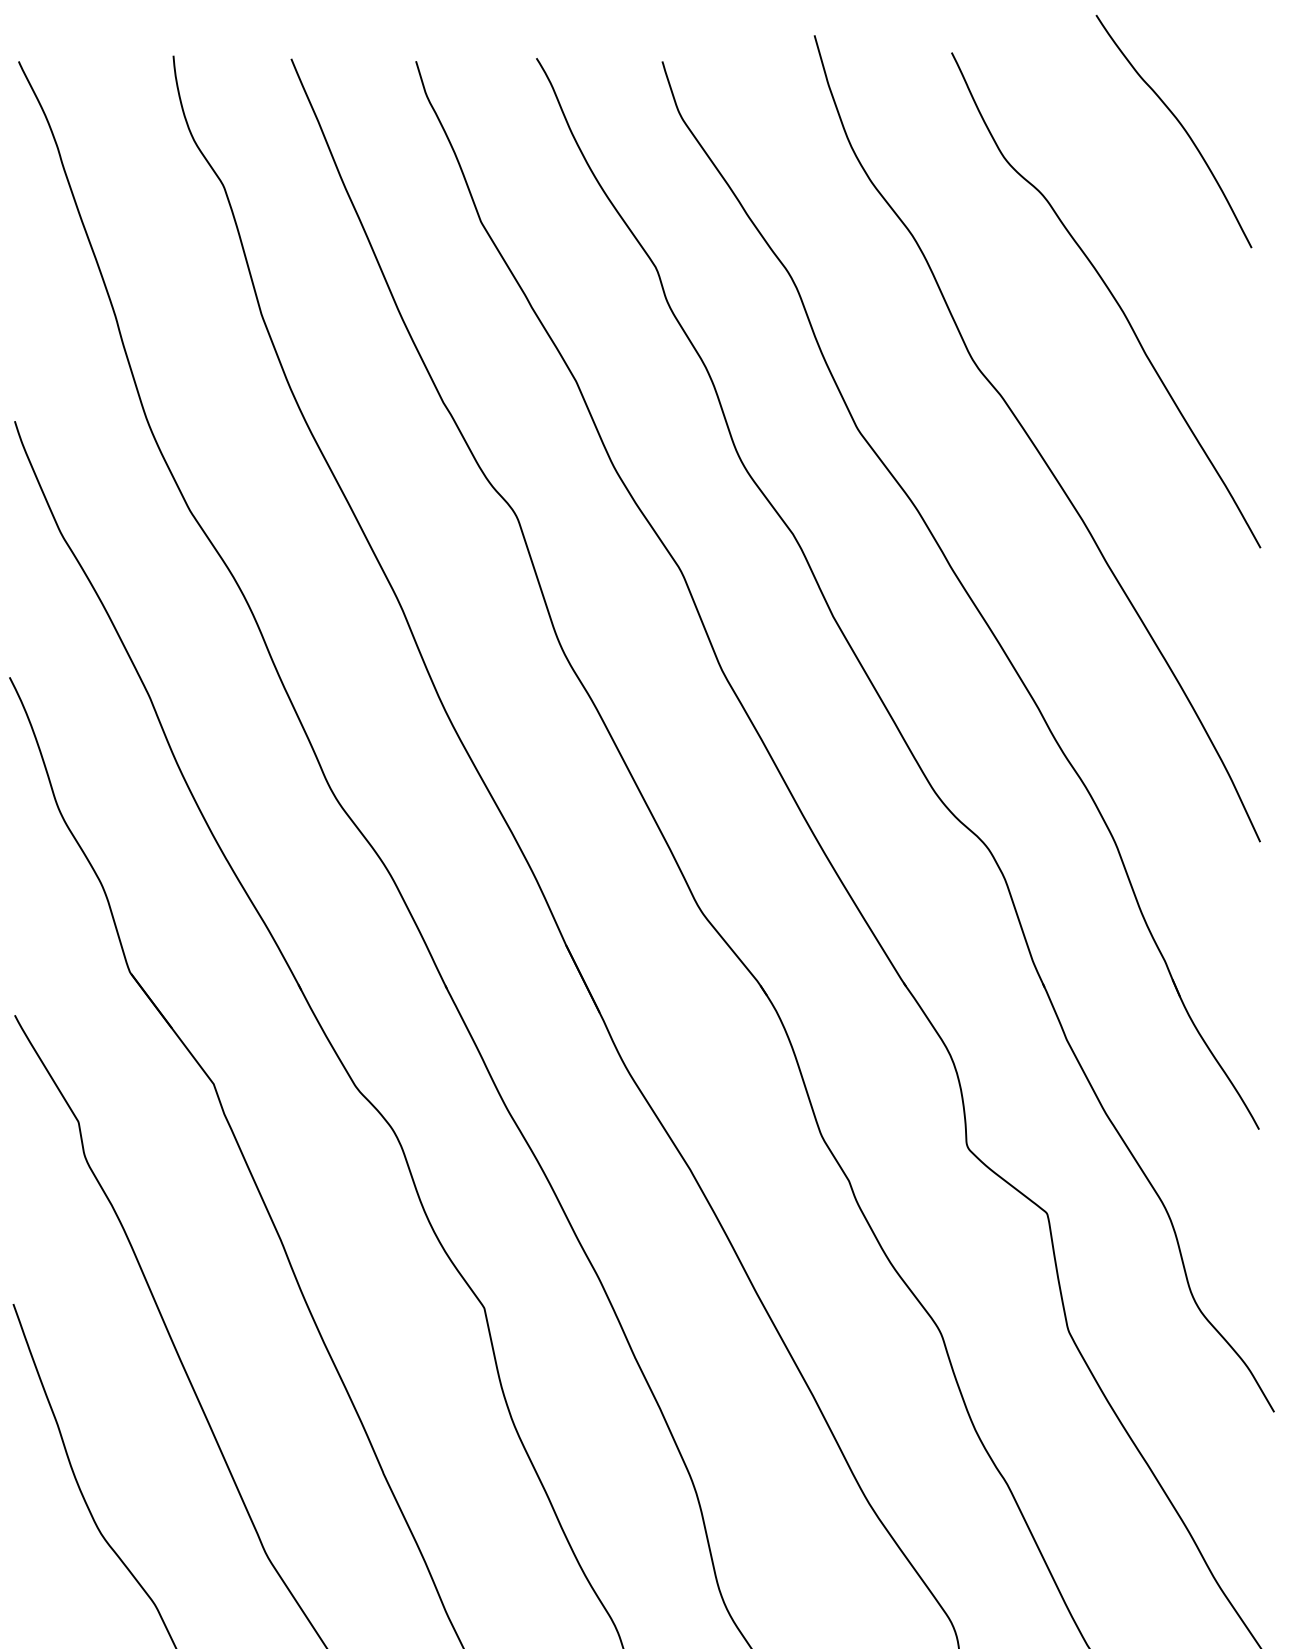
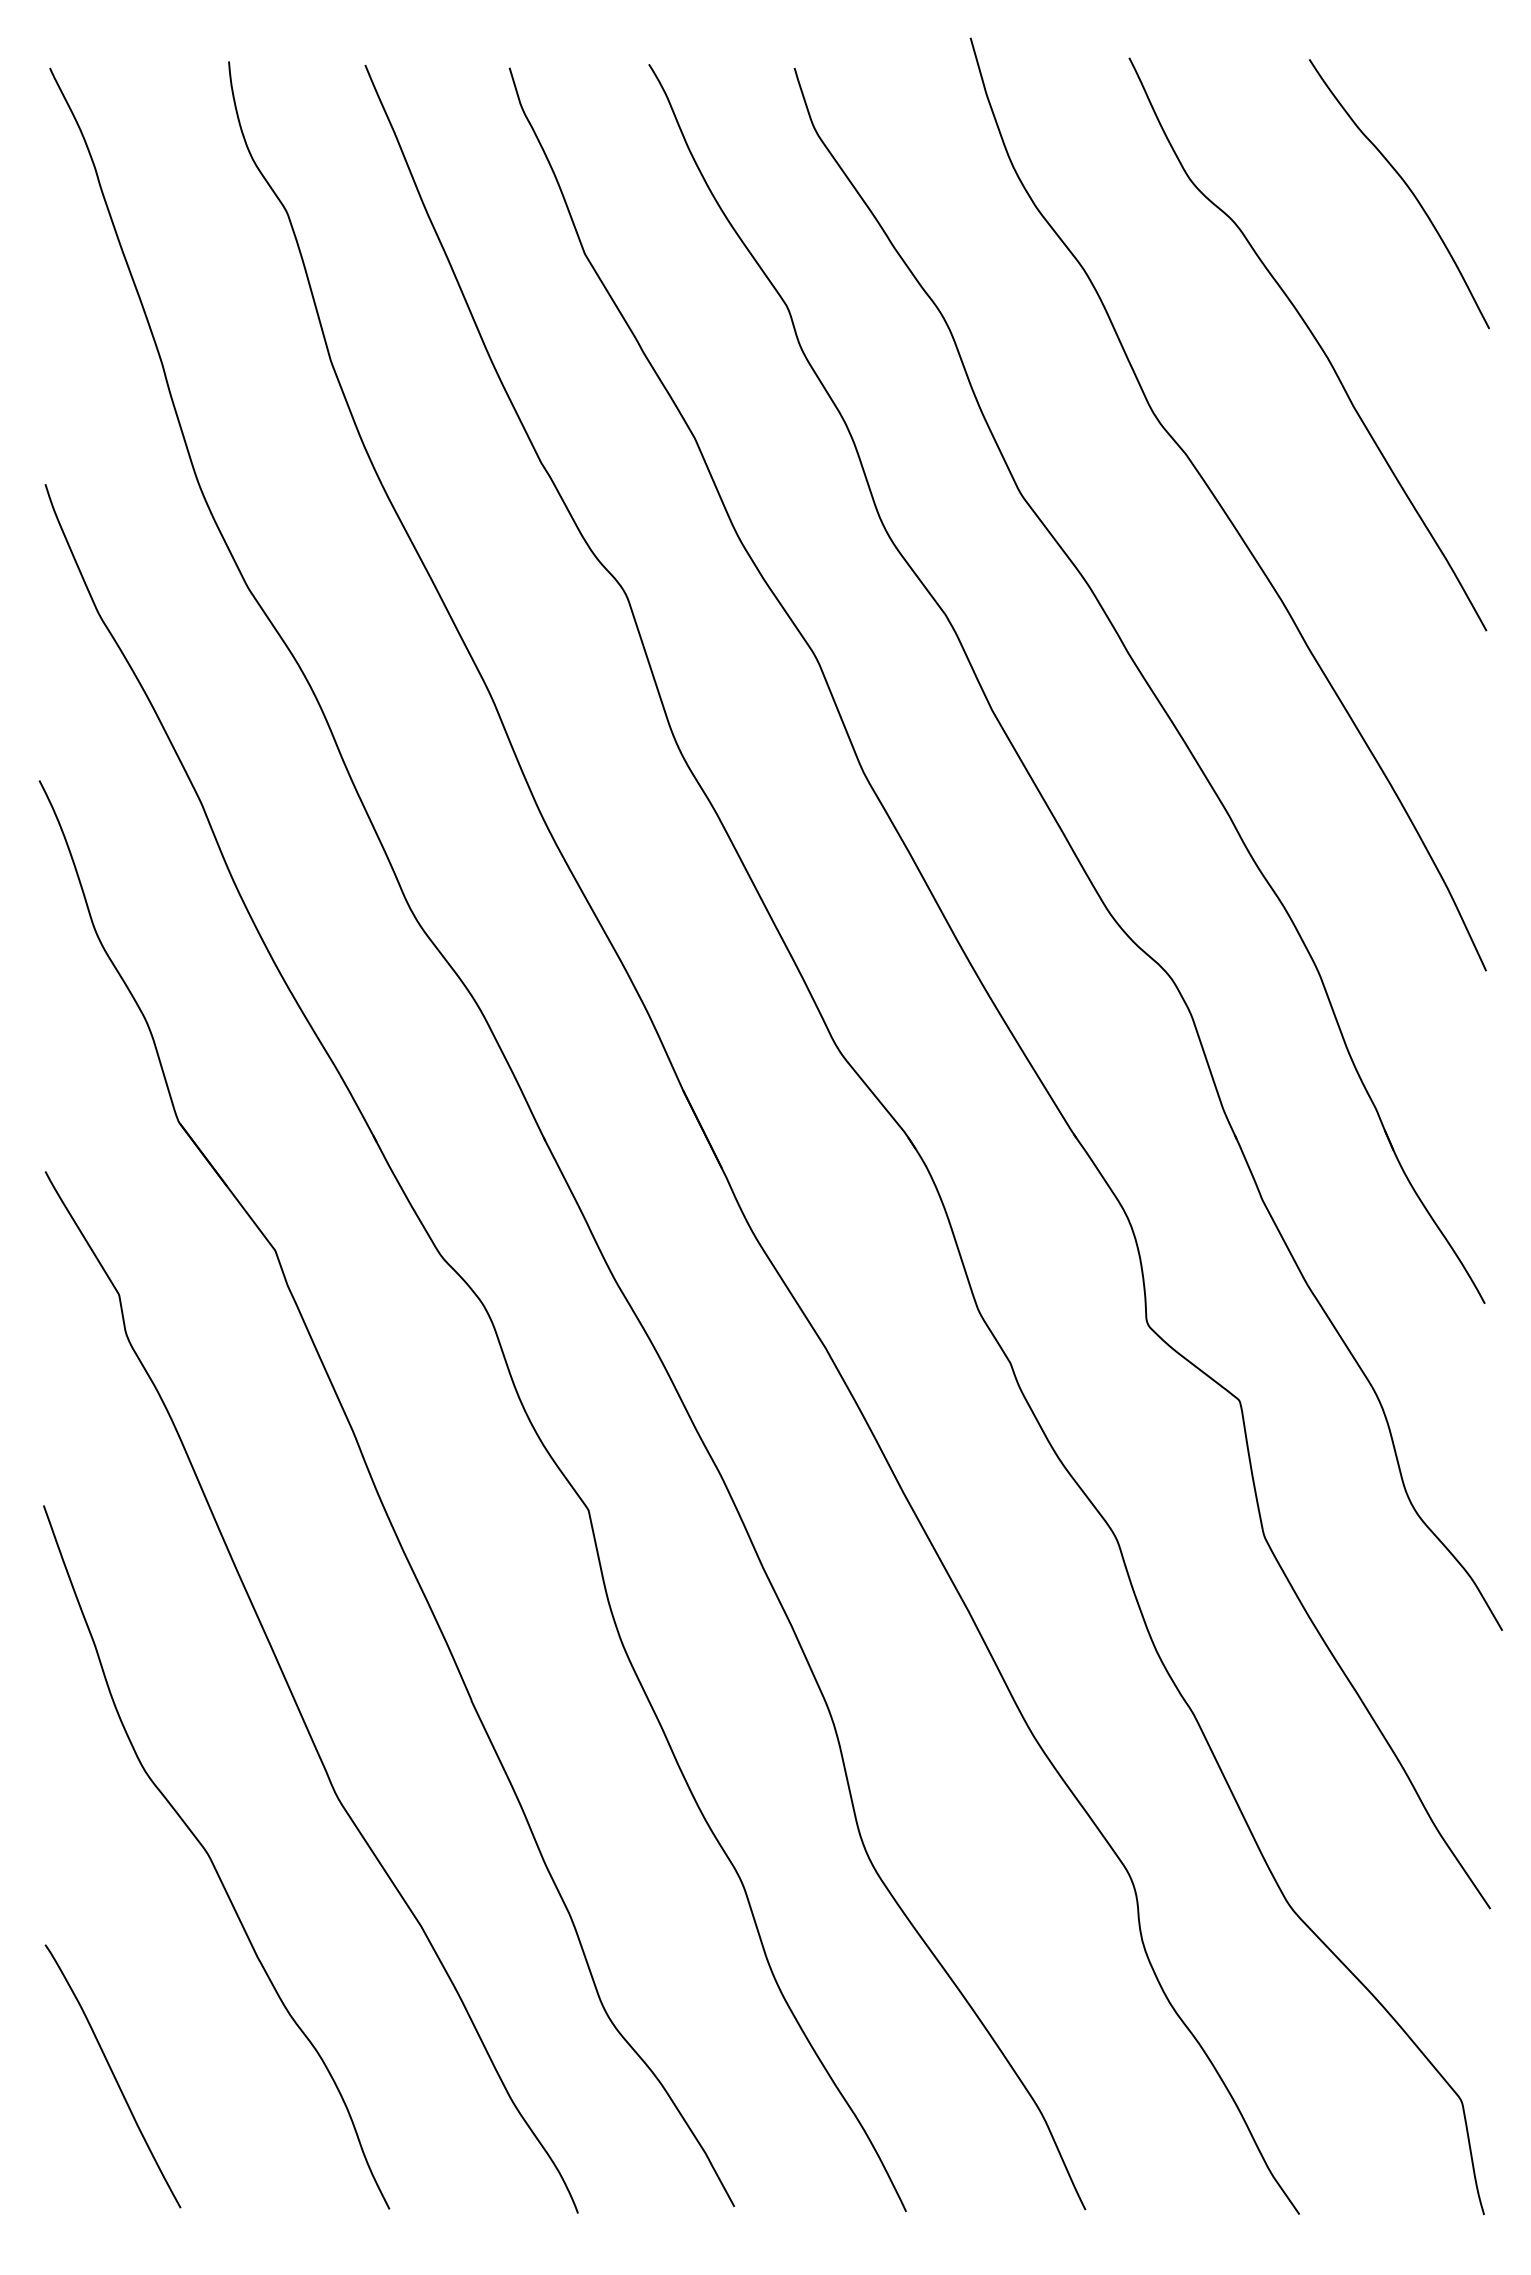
curve: (1181, 127) -> (1408, 189), moved

